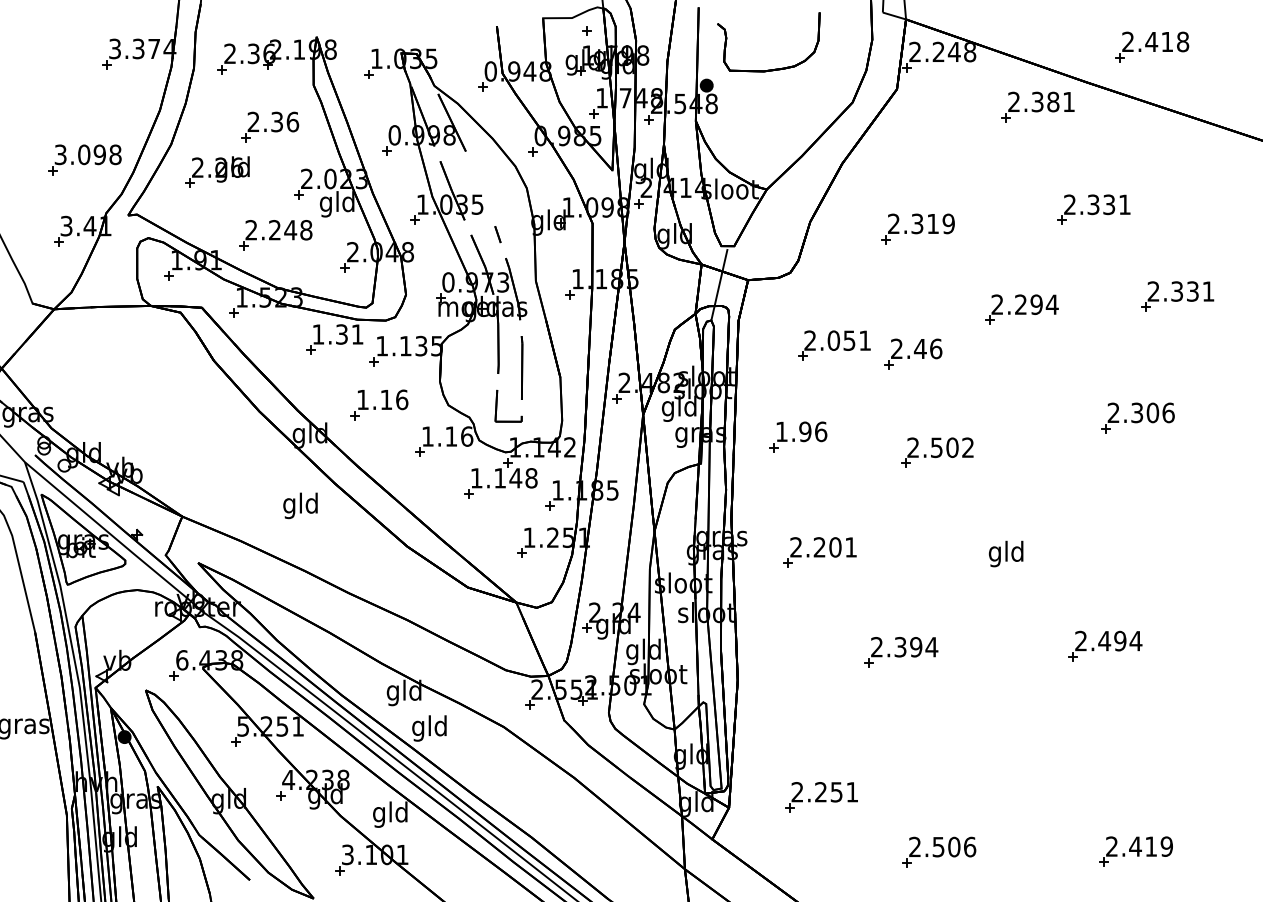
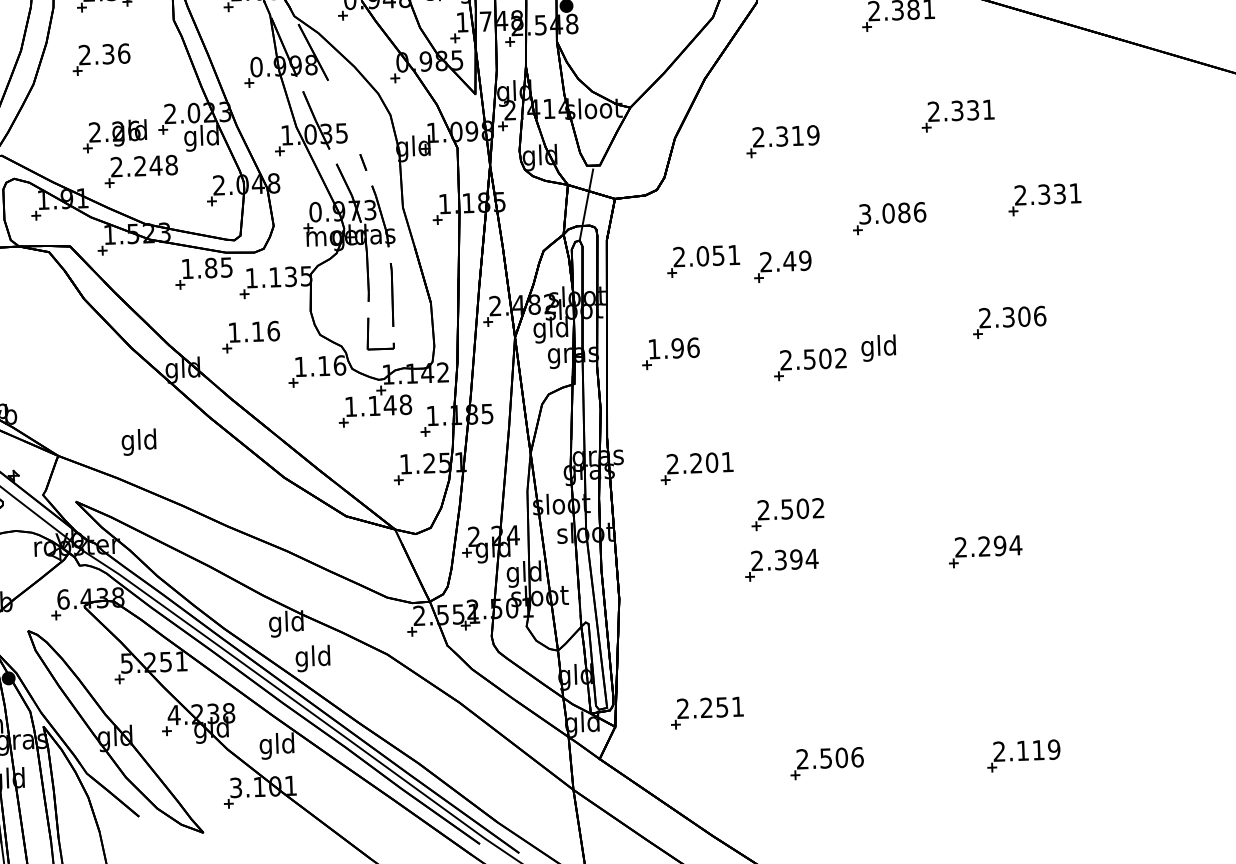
part: (270, 126) -> (101, 58), moved
part: (217, 171) -> (114, 135), moved
text: (1024, 304) -> (892, 213), 2.294 -> 3.086
text: (349, 334) -> (218, 267), 1.31 -> 1.85
text: (936, 348) -> (805, 260), 2.46 -> 2.49
text: (300, 505) -> (138, 441), moved
text: (1006, 553) -> (879, 347), moved
part: (909, 601) -> (788, 514), added
text: (1104, 640) -> (984, 545), 2.494 -> 2.294
text: (1135, 846) -> (1022, 750), 2.419 -> 2.119

